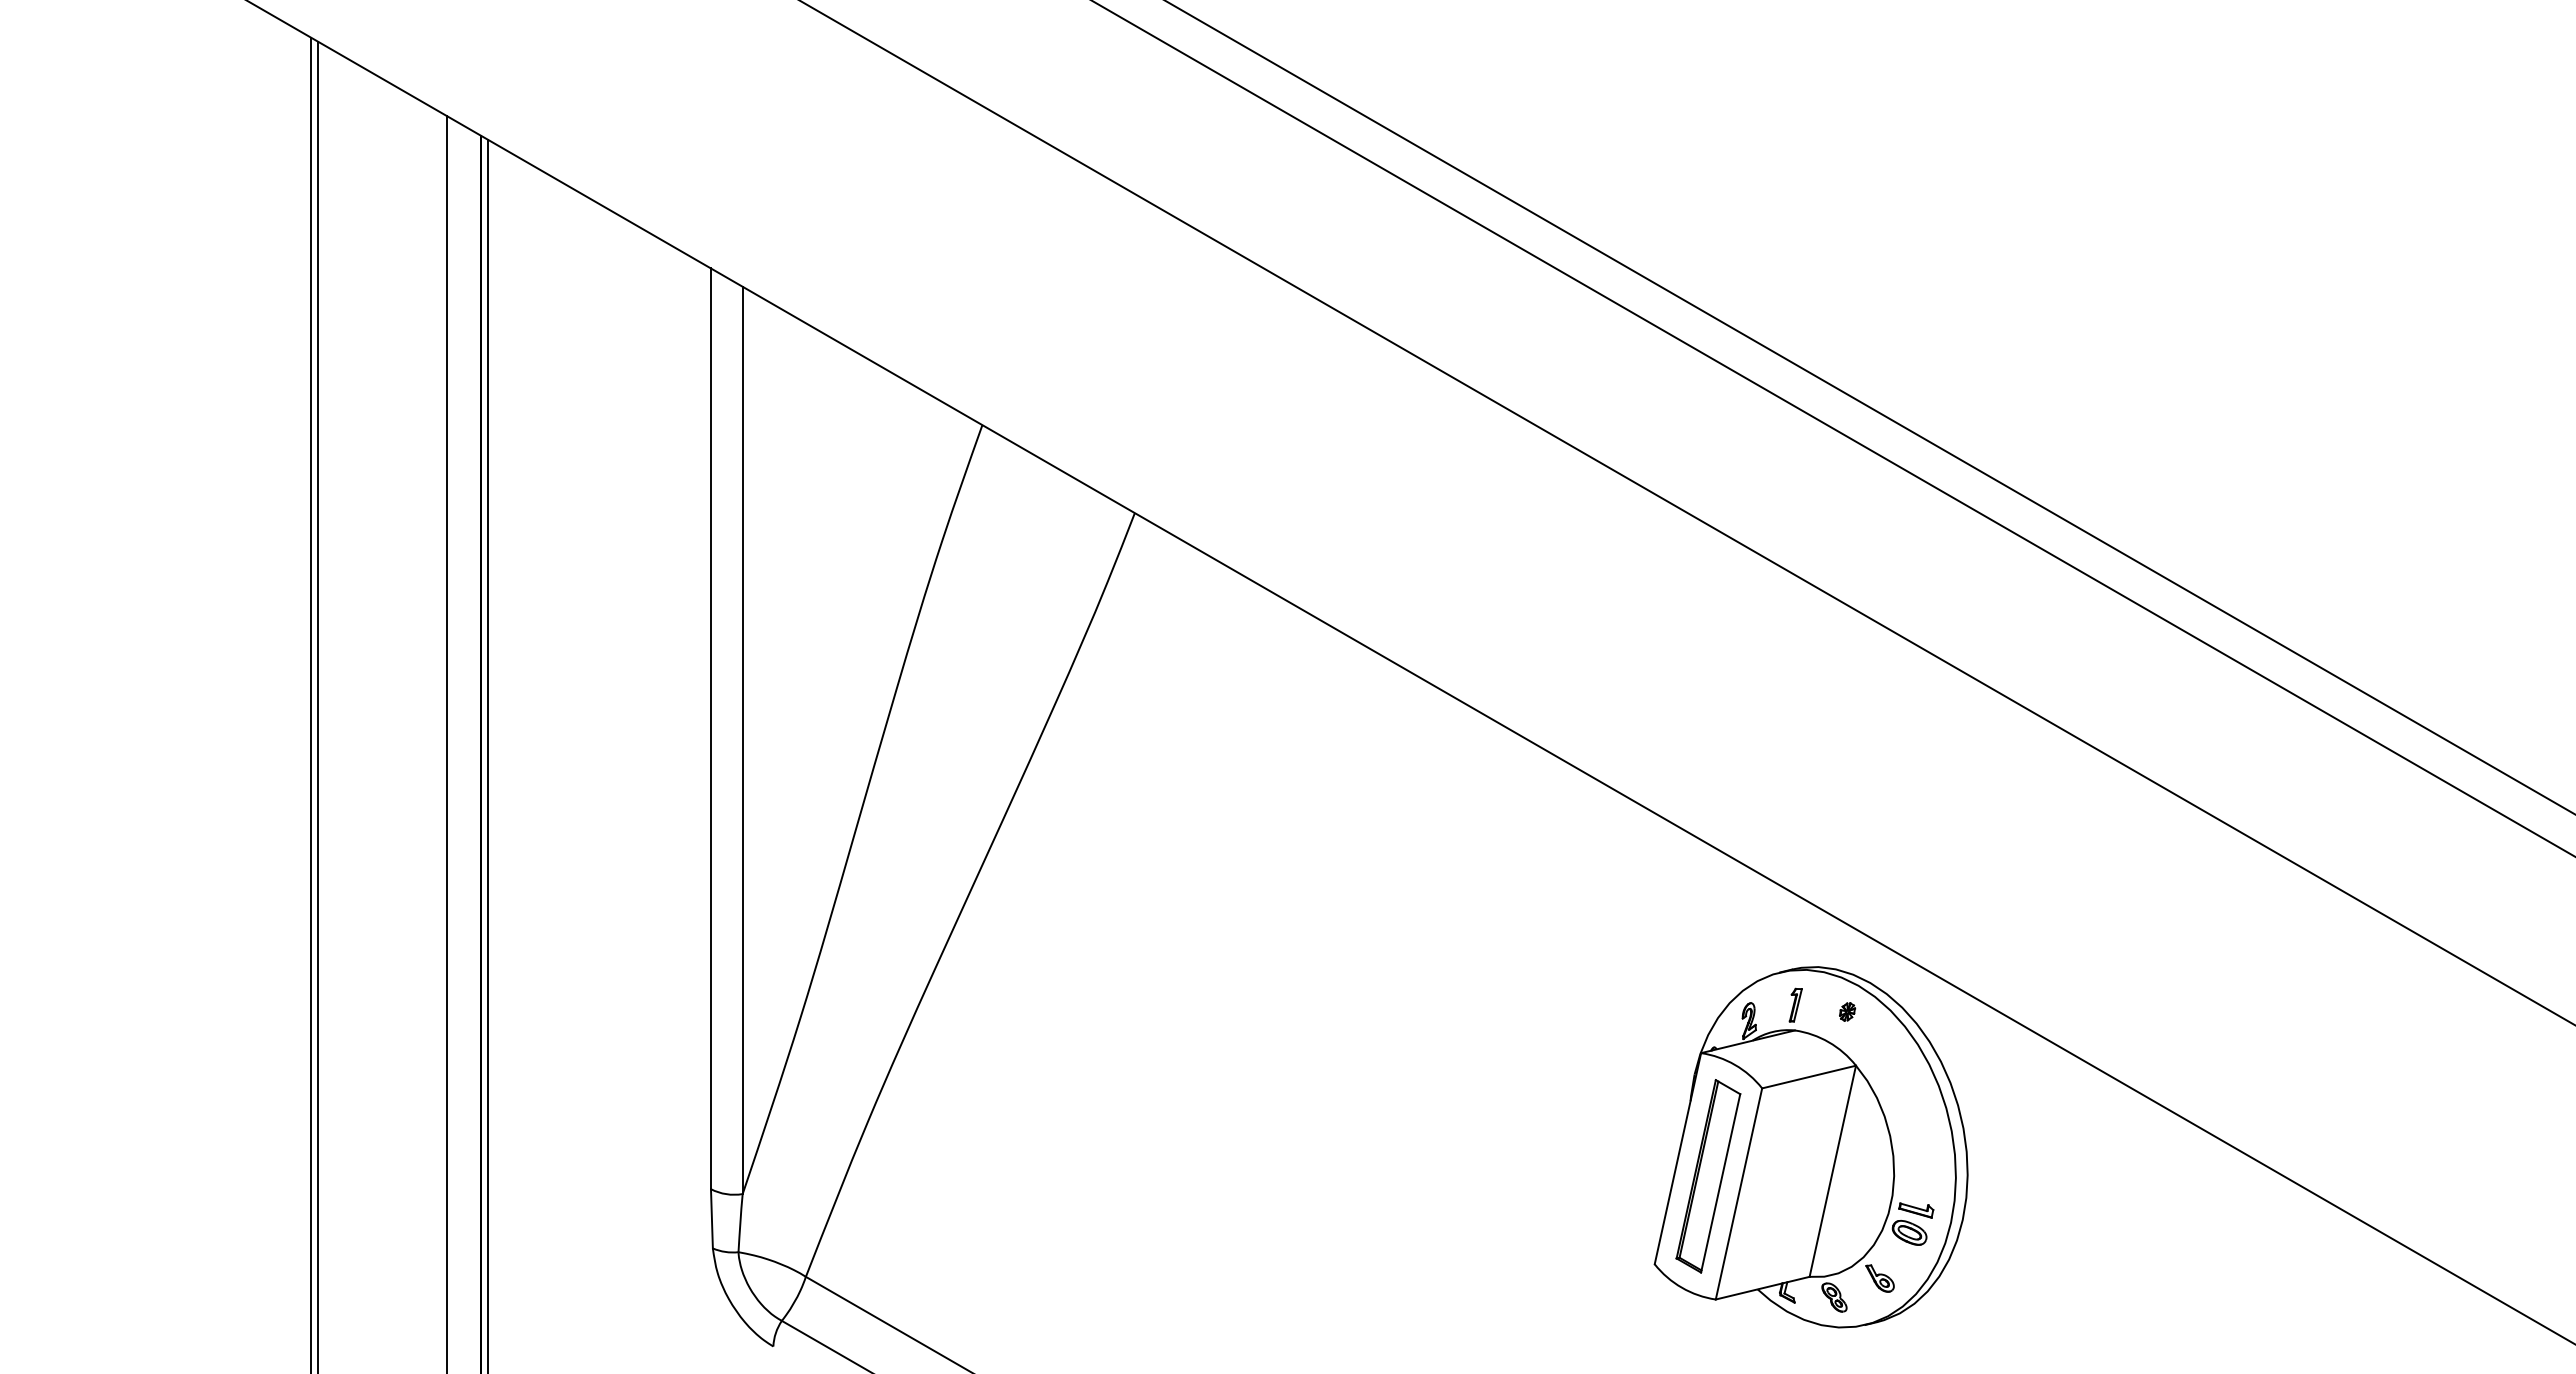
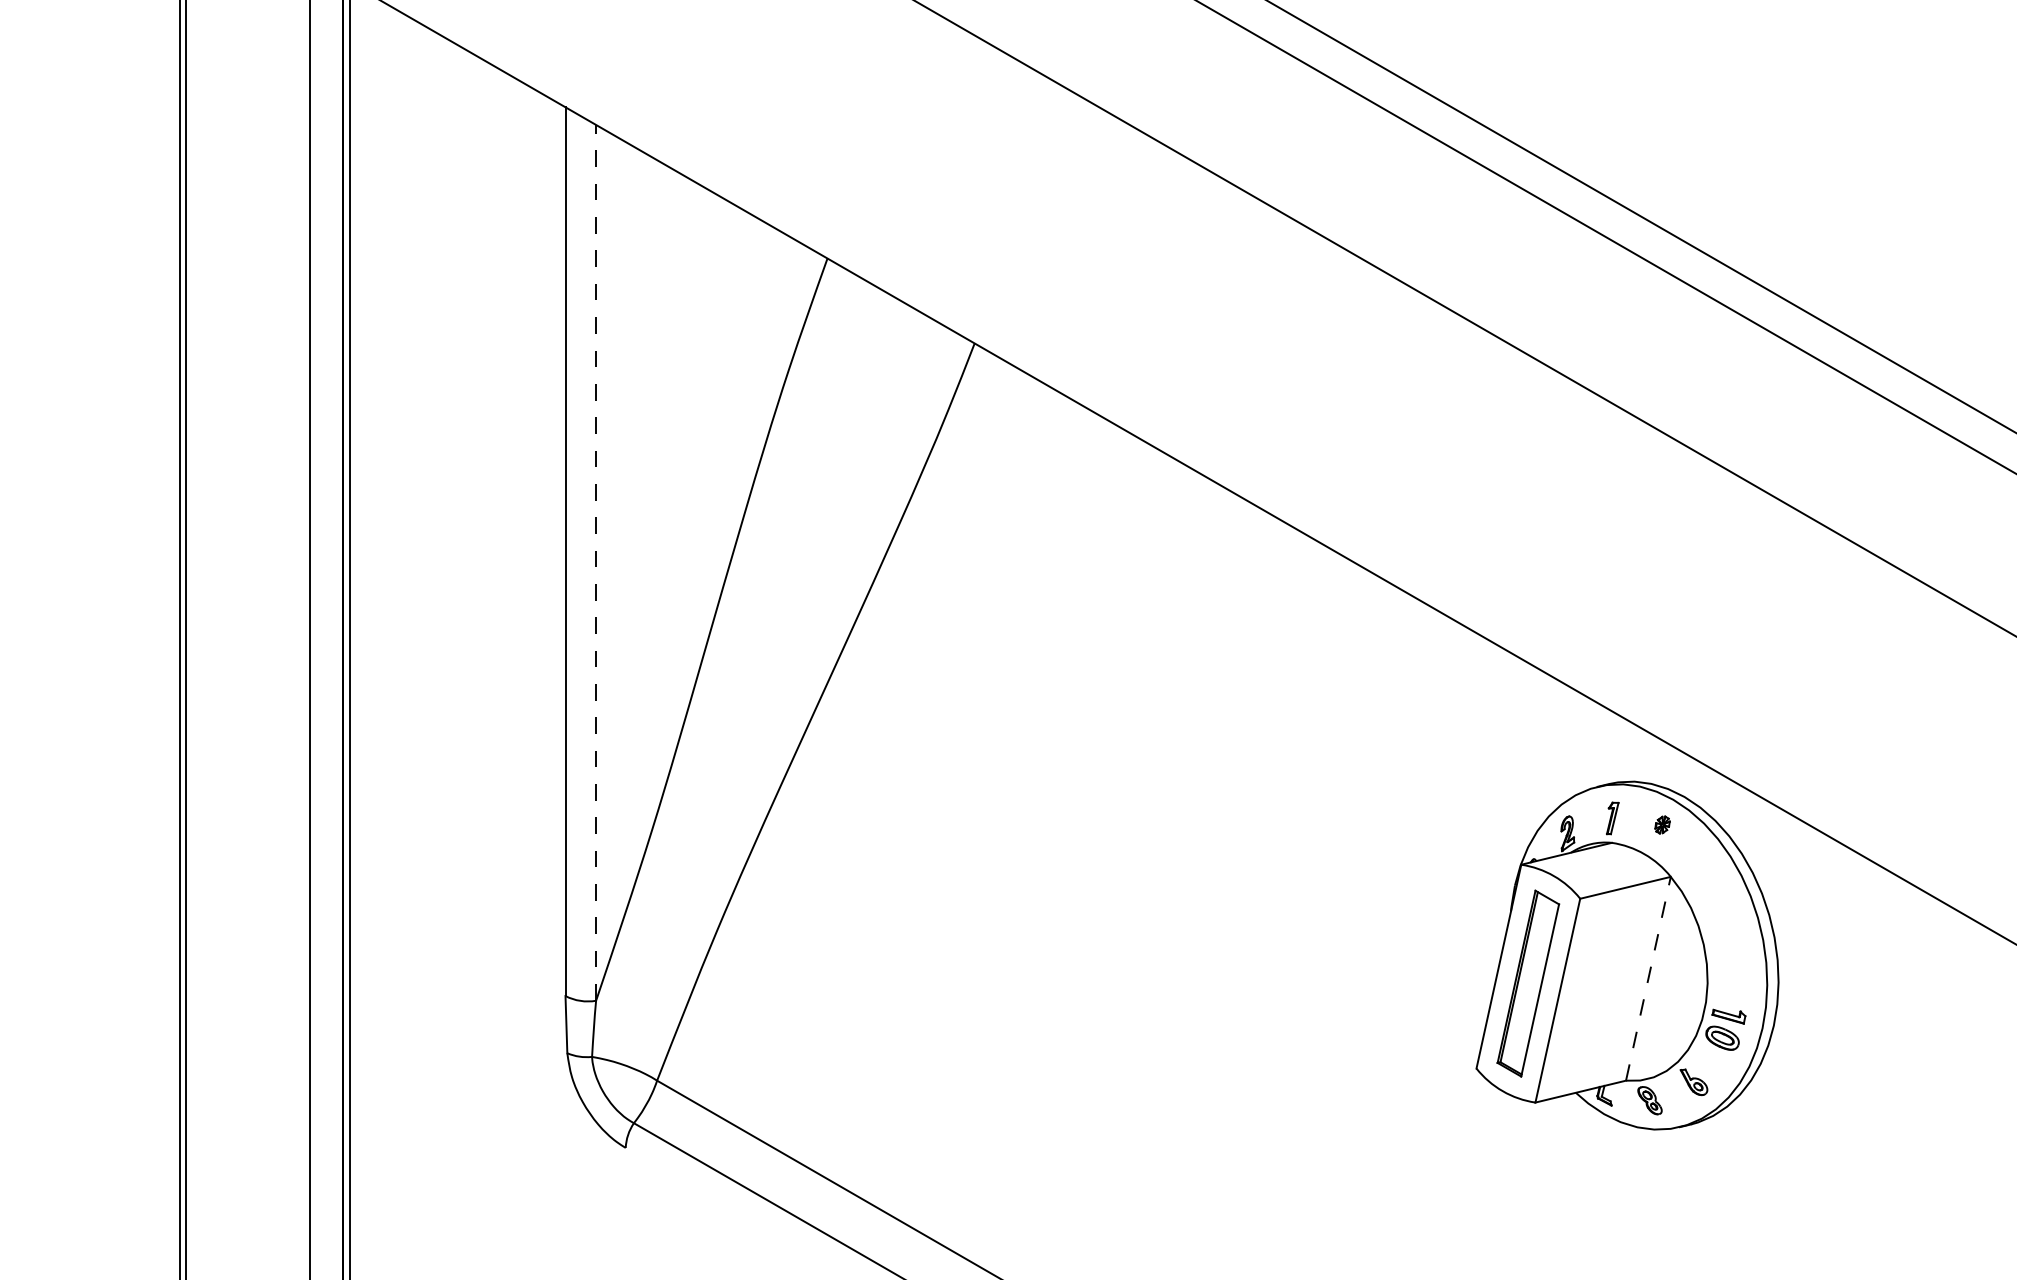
line: (742, 740) -> (595, 562), solid -> dashed
line: (1832, 1170) -> (1648, 978), solid -> dashed

